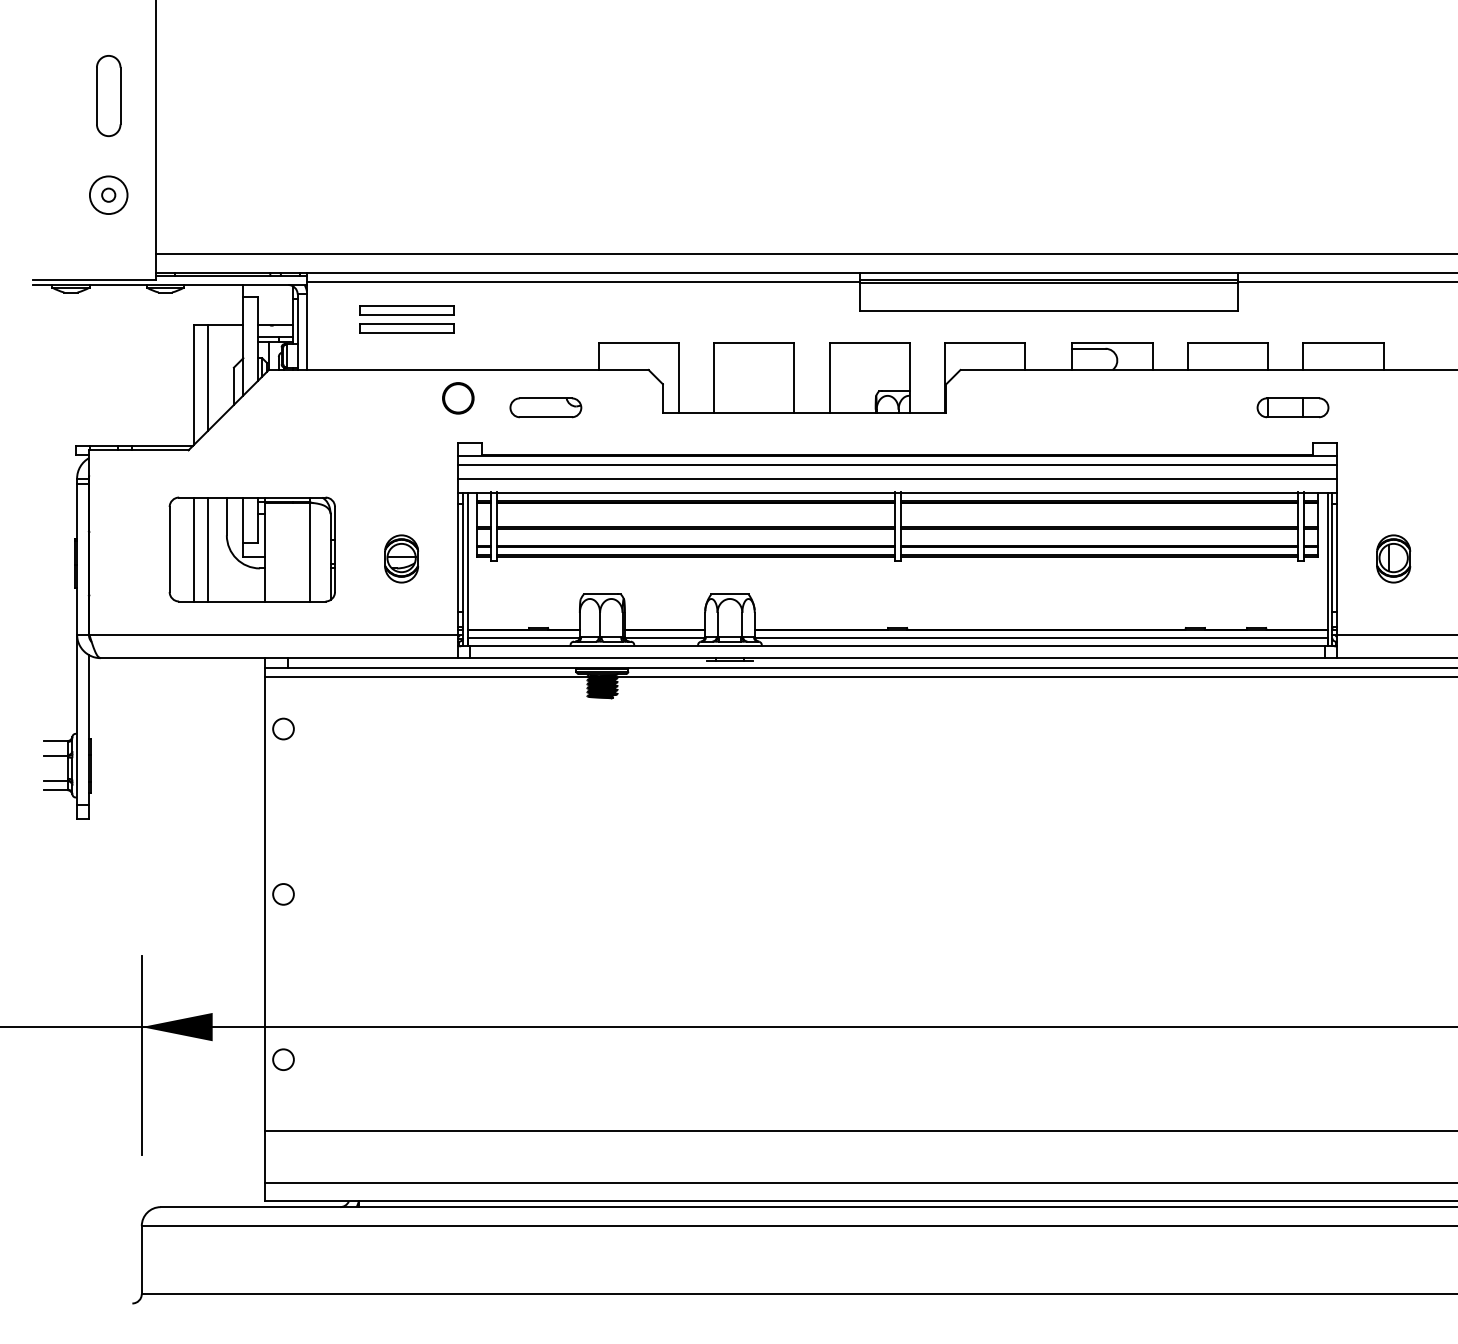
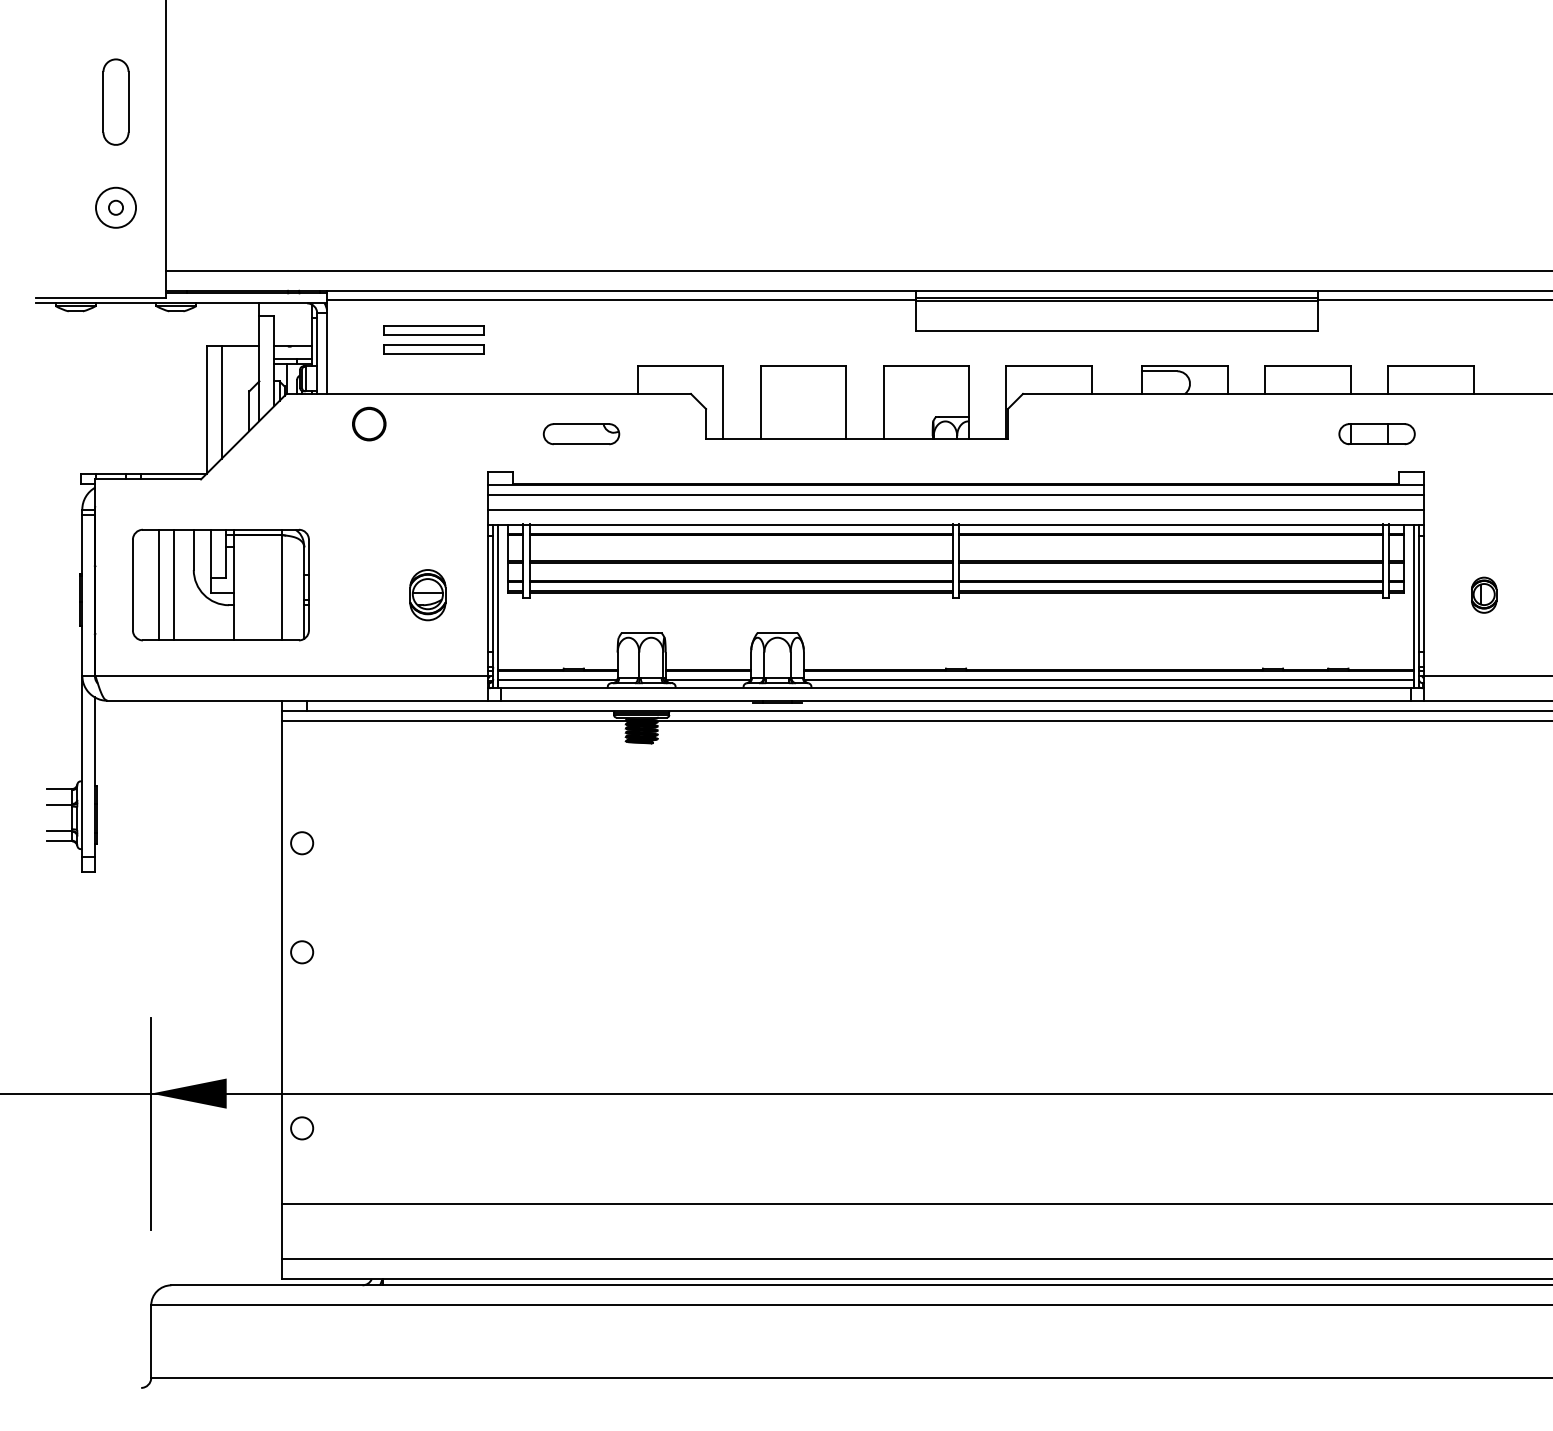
part: (458, 397) -> (369, 423), moved
part: (251, 548) -> (220, 584), moved
part: (1392, 559) -> (1483, 595), size x0.7
circle: (283, 729) -> (302, 843), moved

